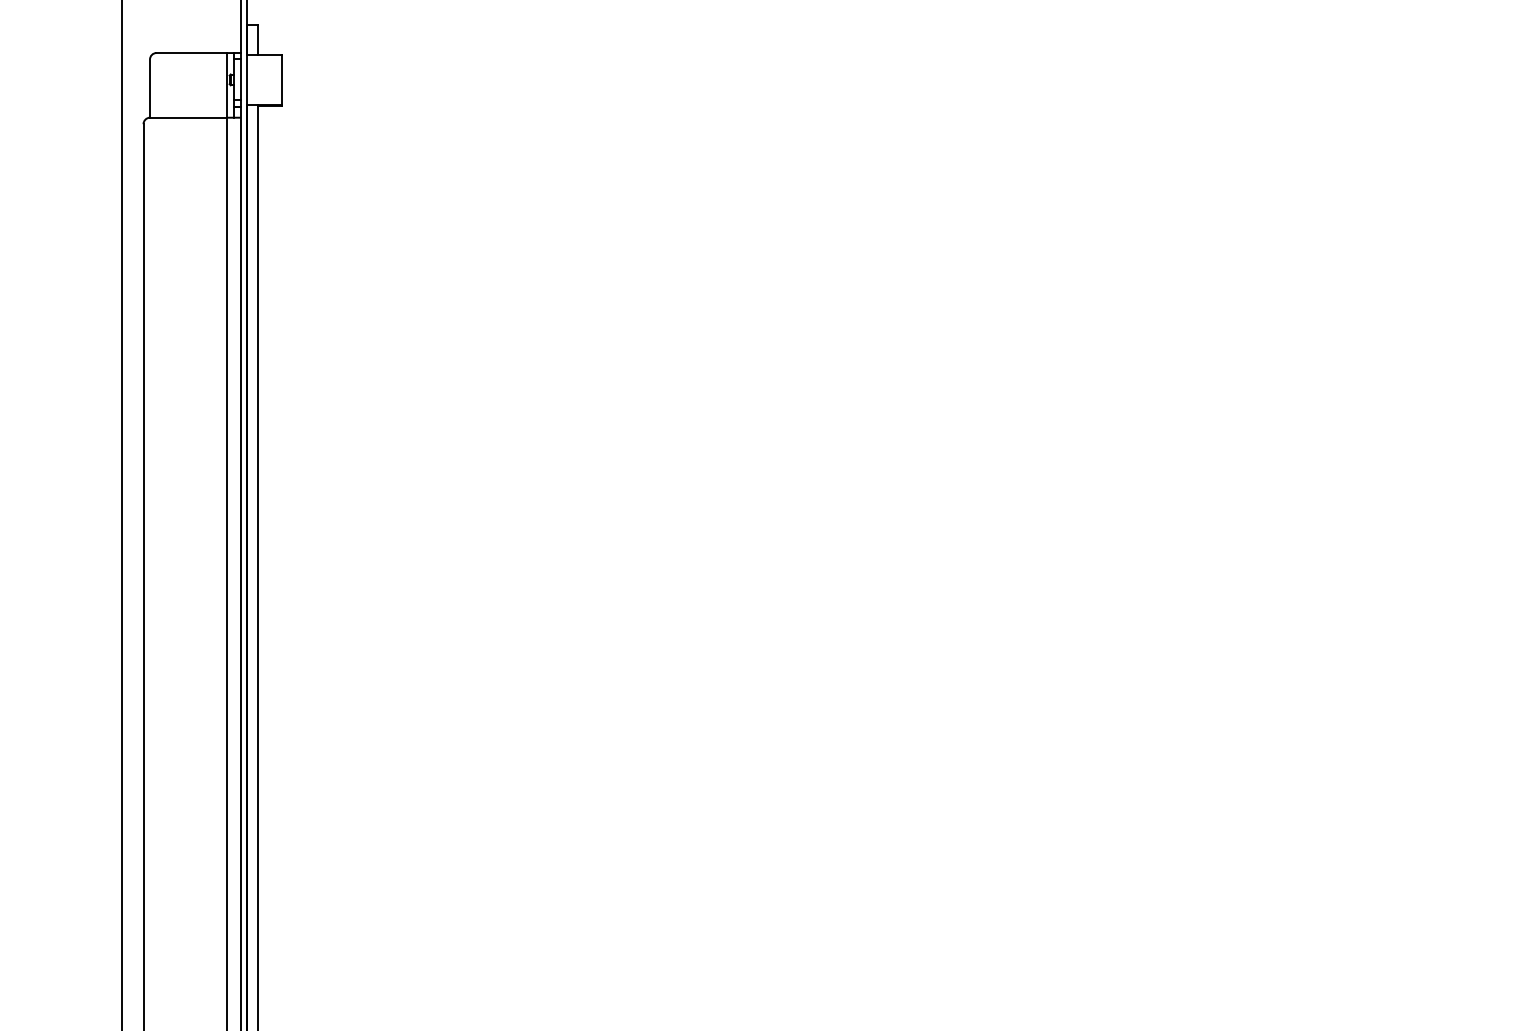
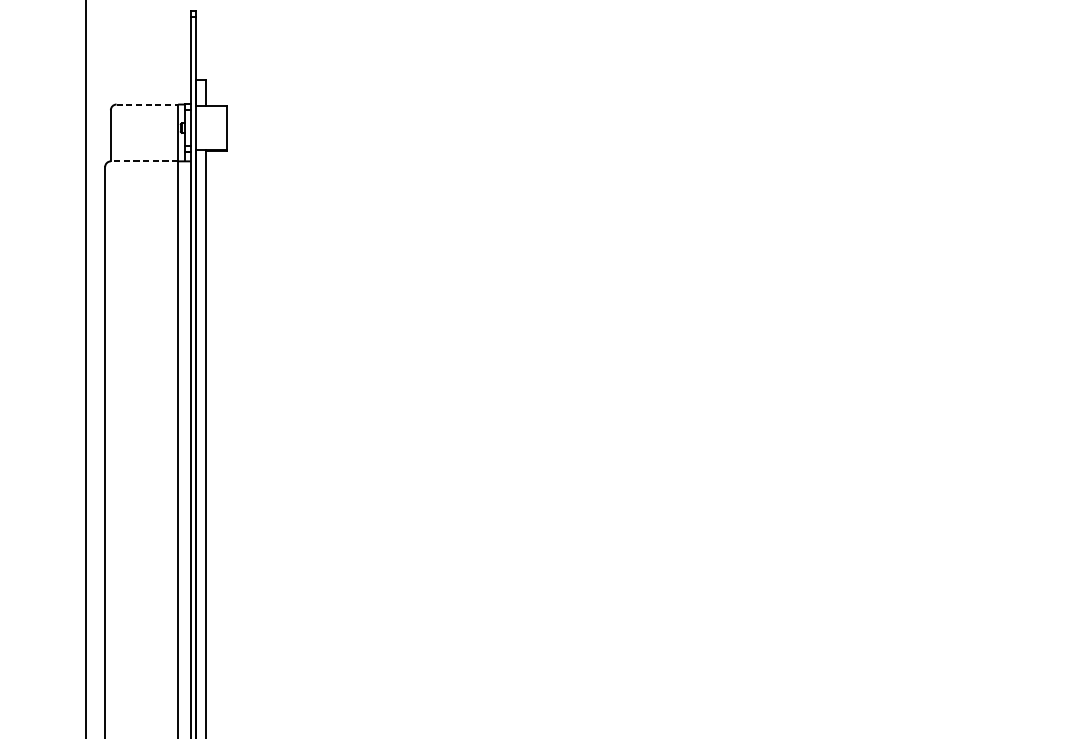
line: (192, 53) -> (148, 104), solid -> dashed
line: (187, 117) -> (143, 161), solid -> dashed

